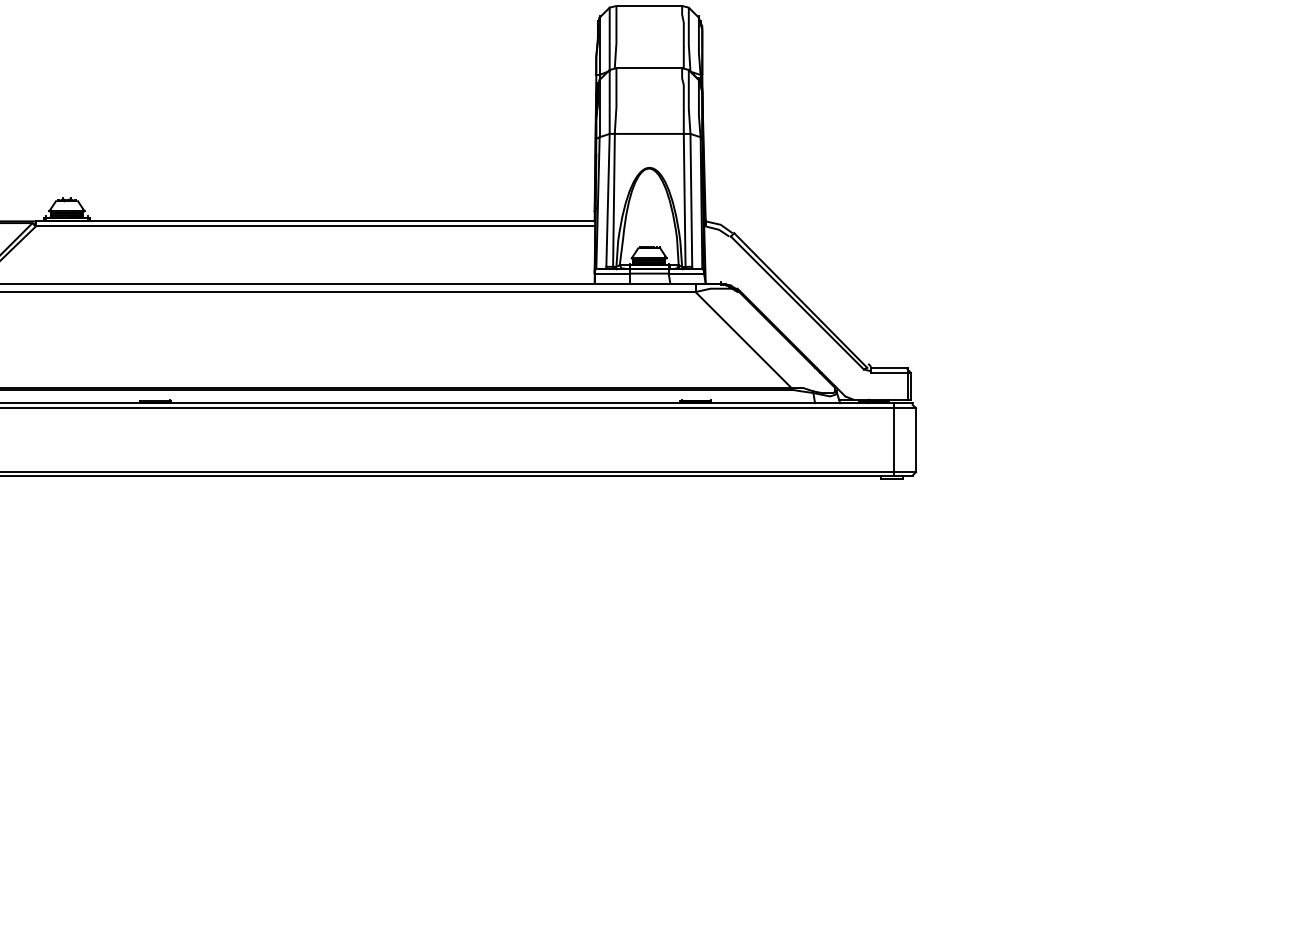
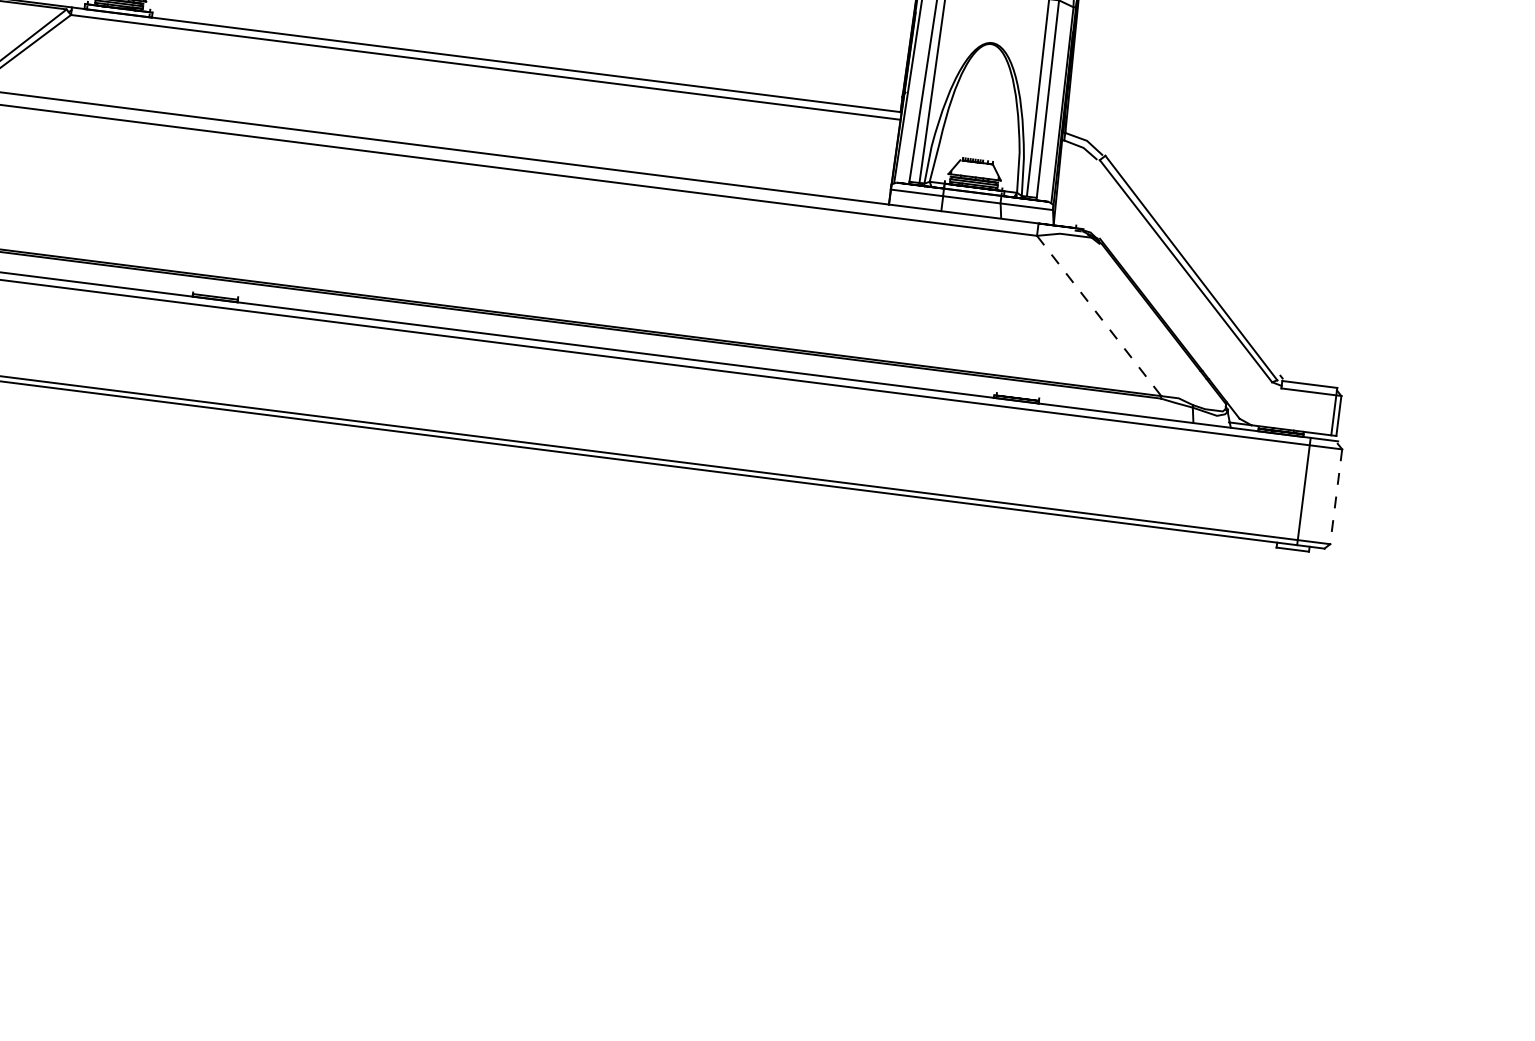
line: (743, 340) -> (1099, 316), solid -> dashed
line: (916, 440) -> (1336, 497), solid -> dashed

